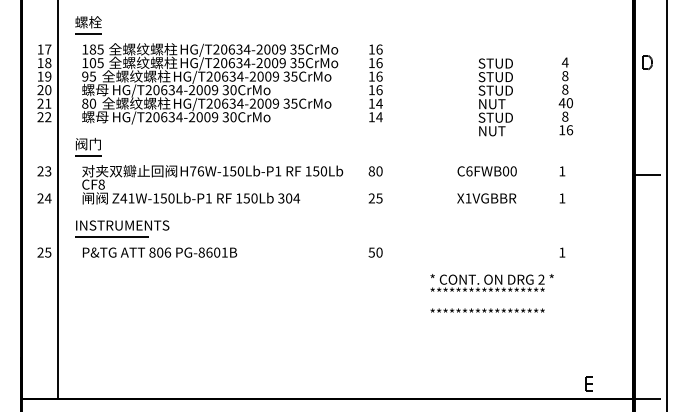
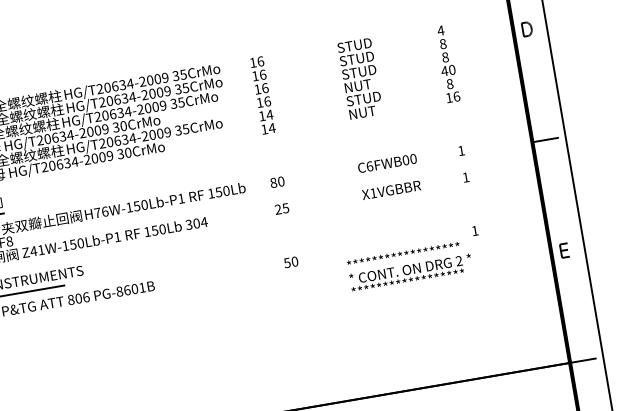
text: (565, 96) -> (446, 64), moved
text: (495, 97) -> (360, 78), moved
text: (487, 310) -> (403, 253), moved
part: (588, 383) -> (563, 250), moved

